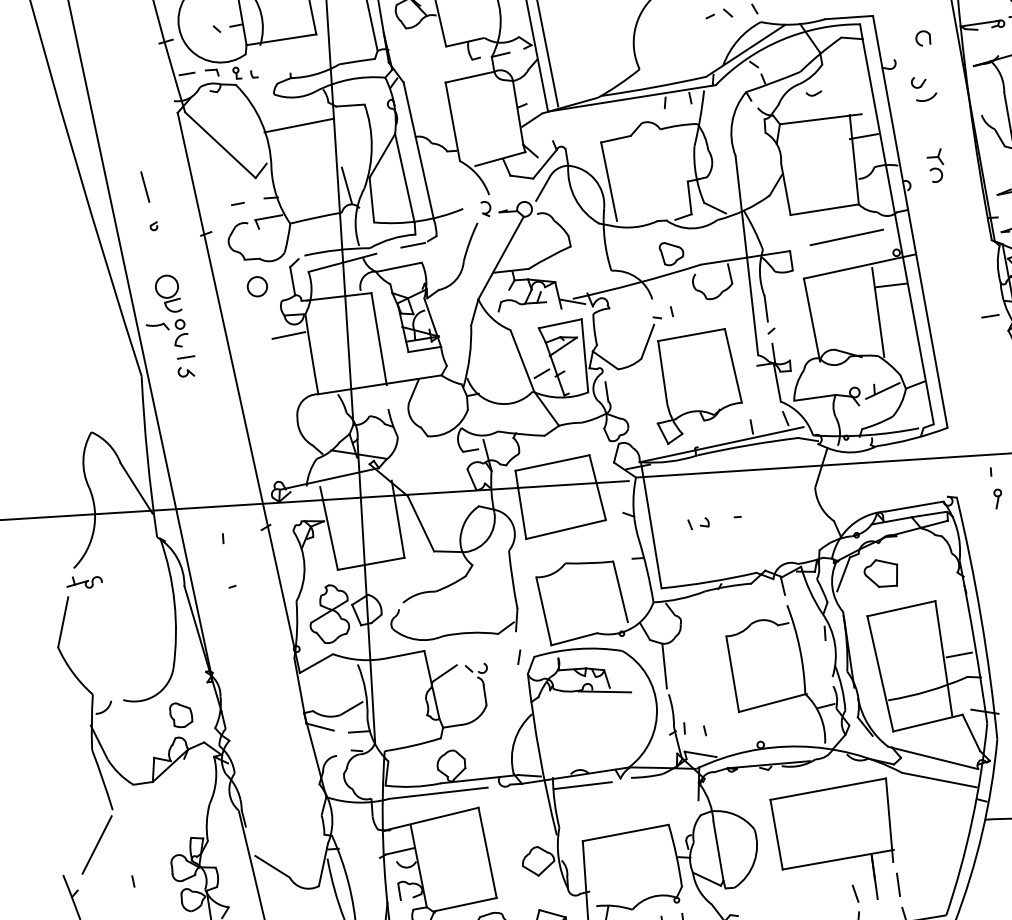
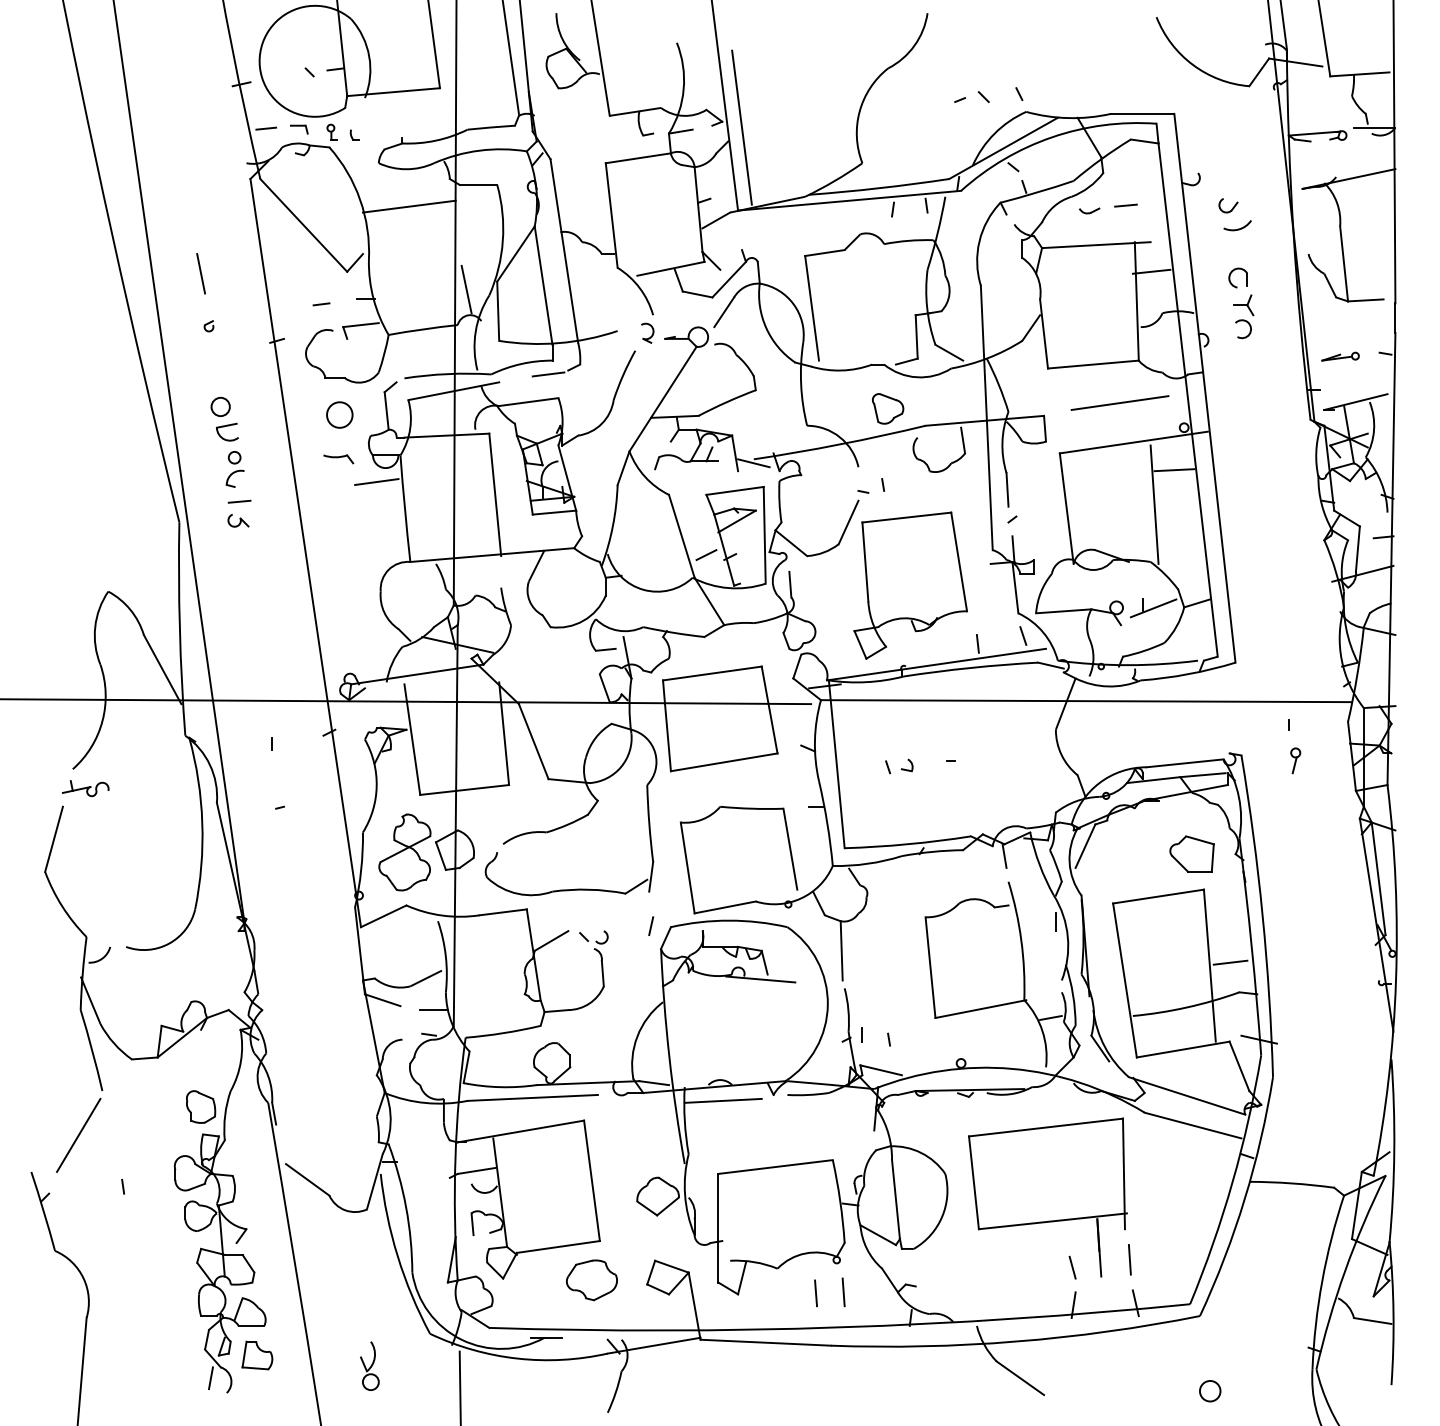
part: (917, 38) -> (1230, 277), moved
circle: (166, 286) -> (220, 406), size x0.62
line: (990, 316) -> (1125, 205), moved
part: (157, 327) -> (338, 459), moved
part: (880, 572) -> (1191, 853), moved
part: (181, 714) -> (201, 1106), moved

